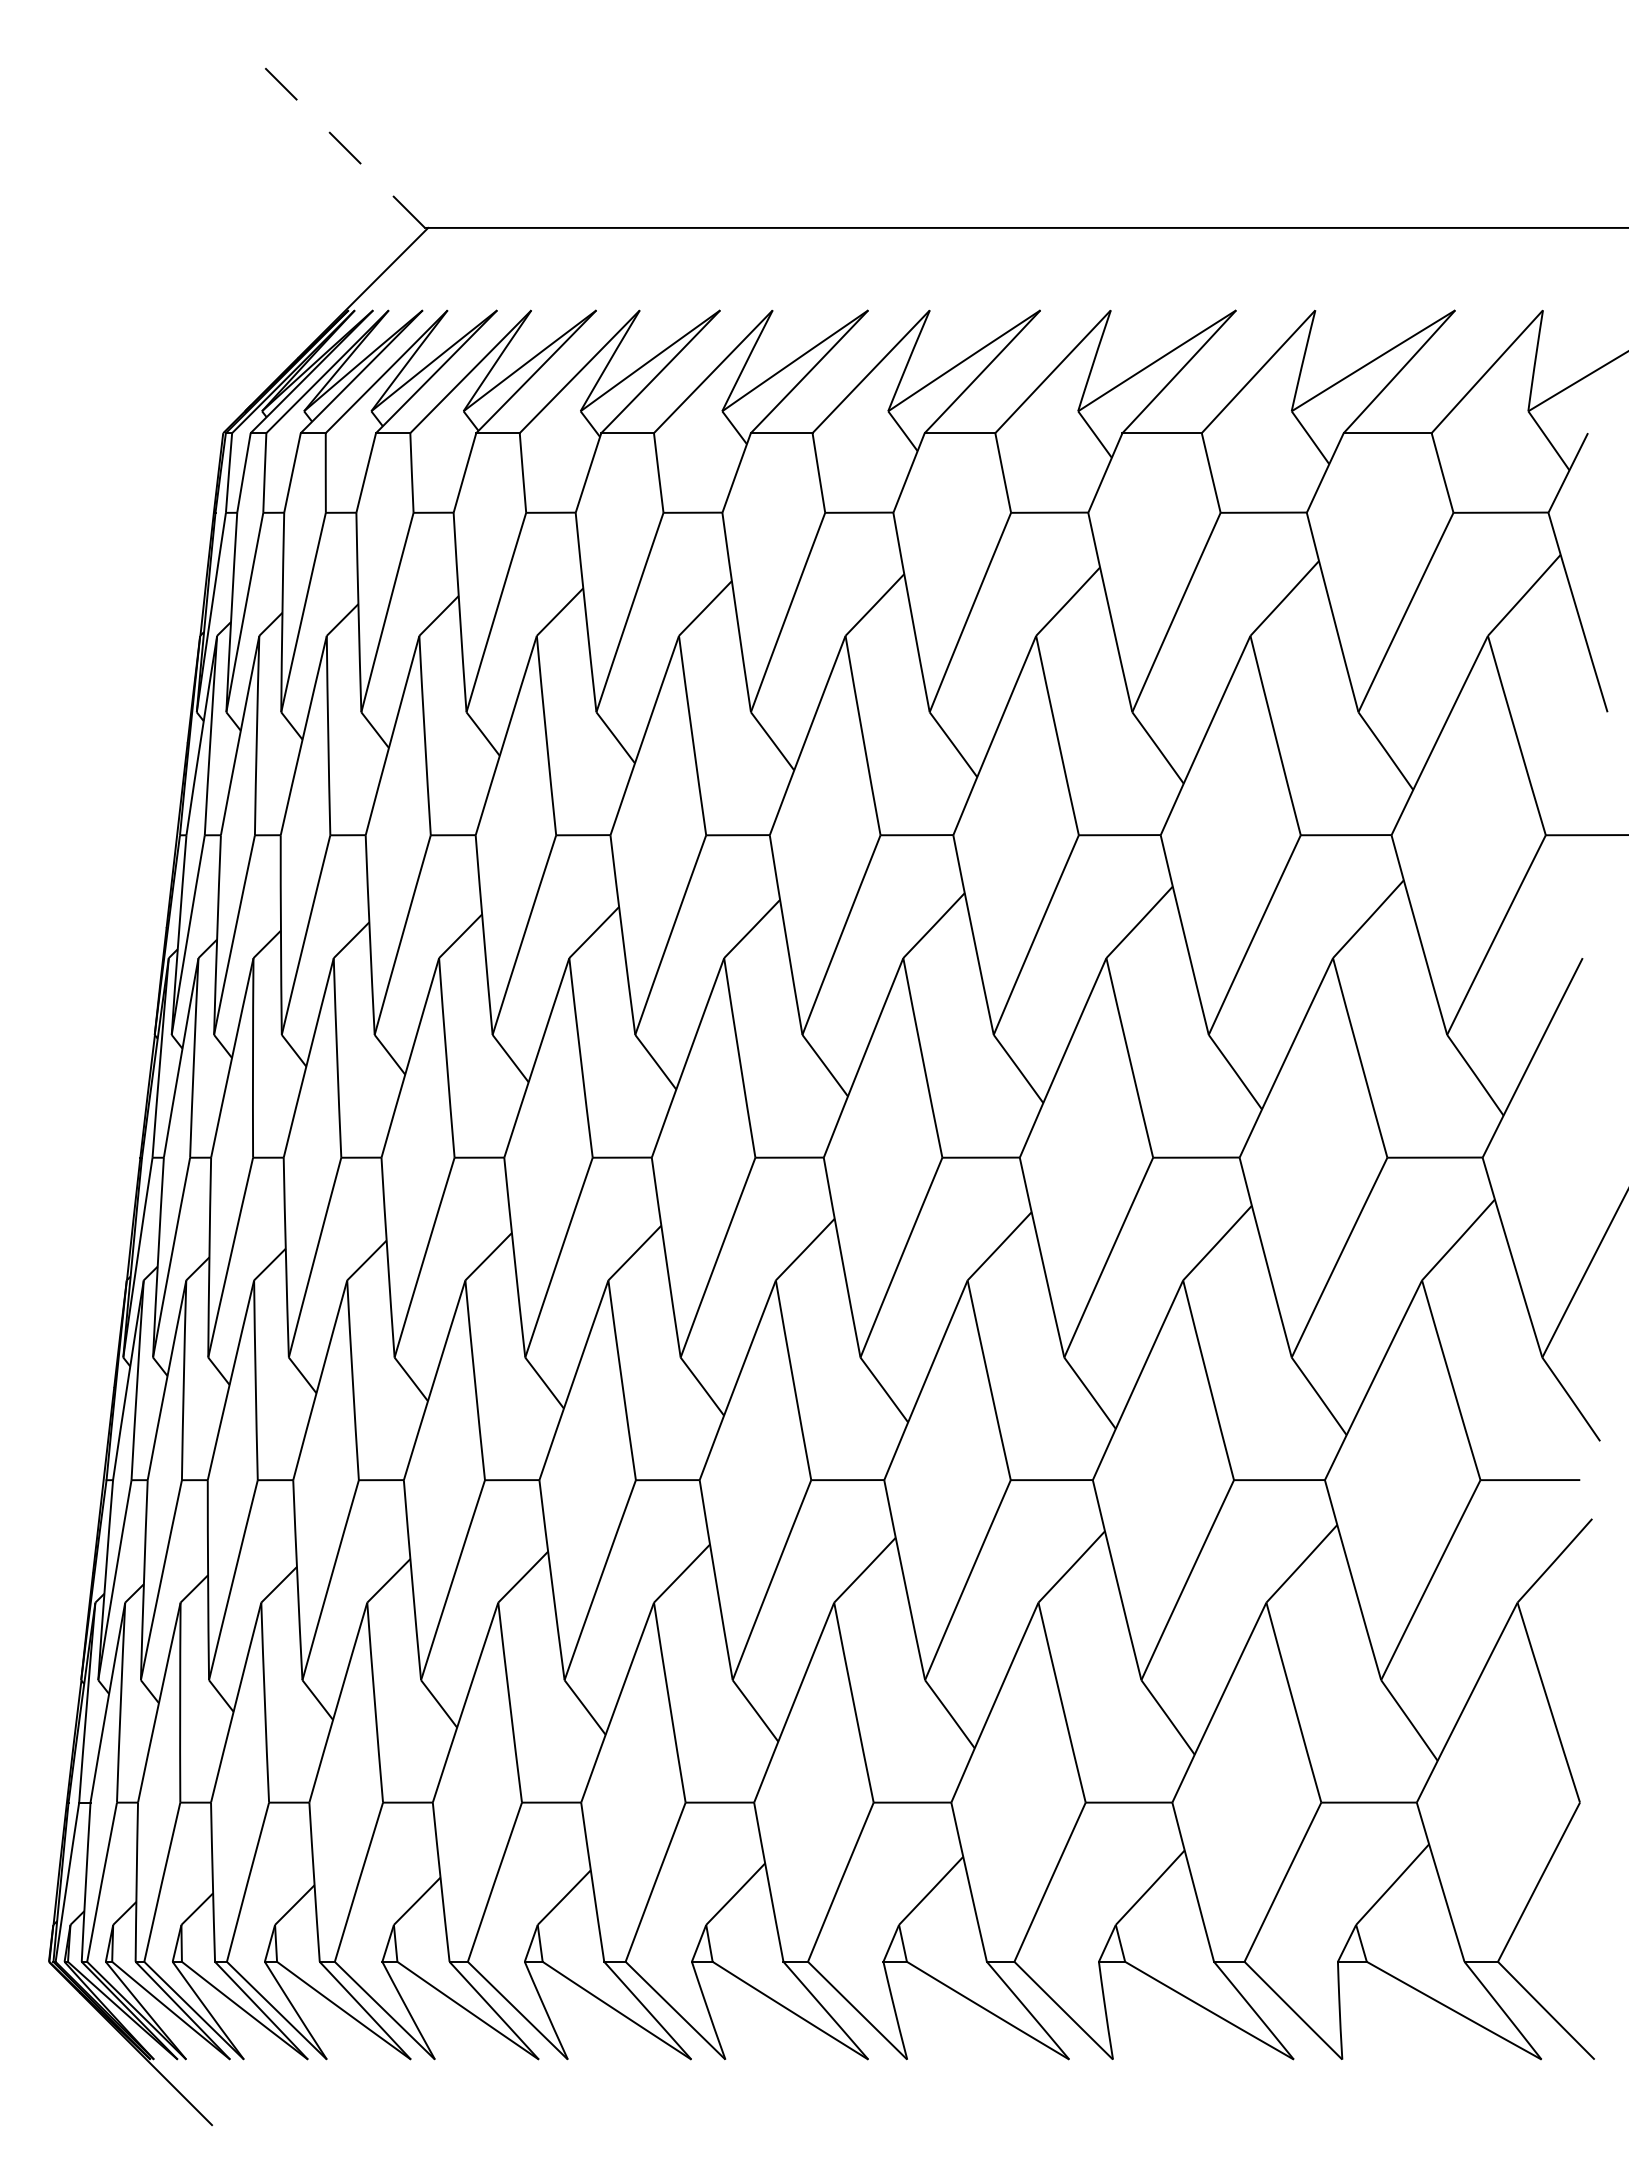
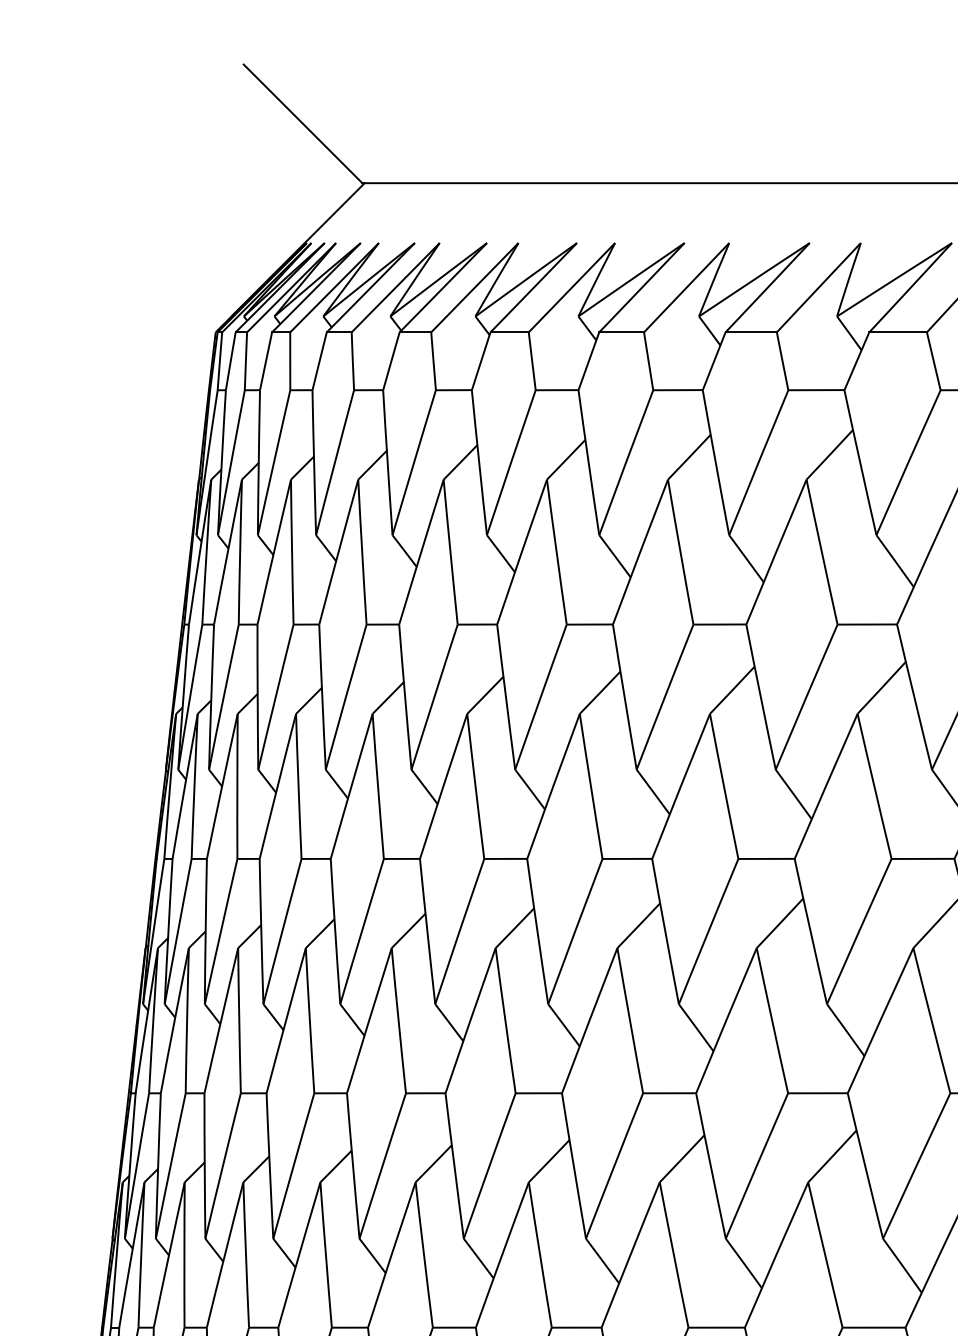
line: (343, 145) -> (303, 123), dashed -> solid

